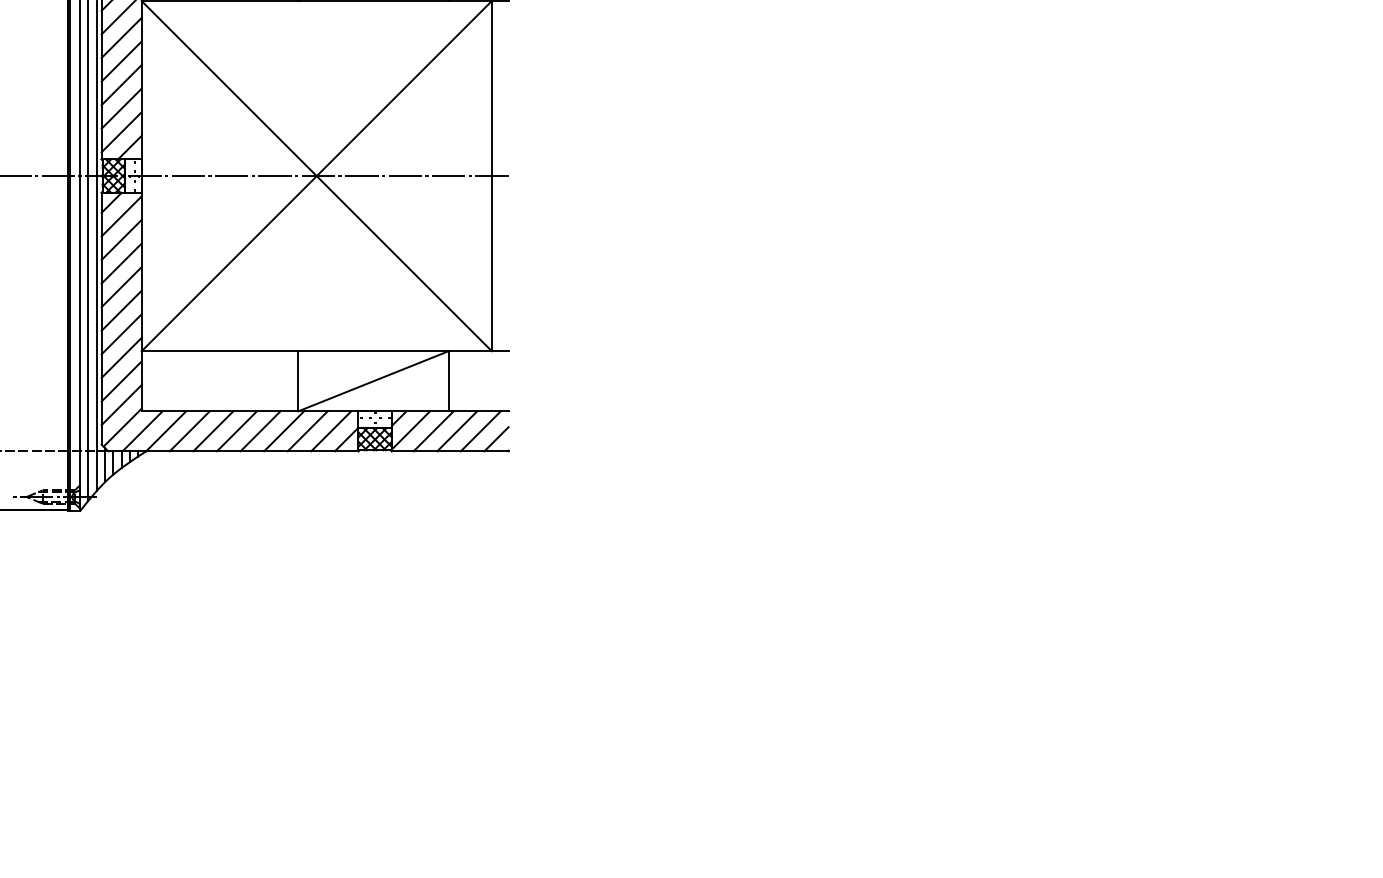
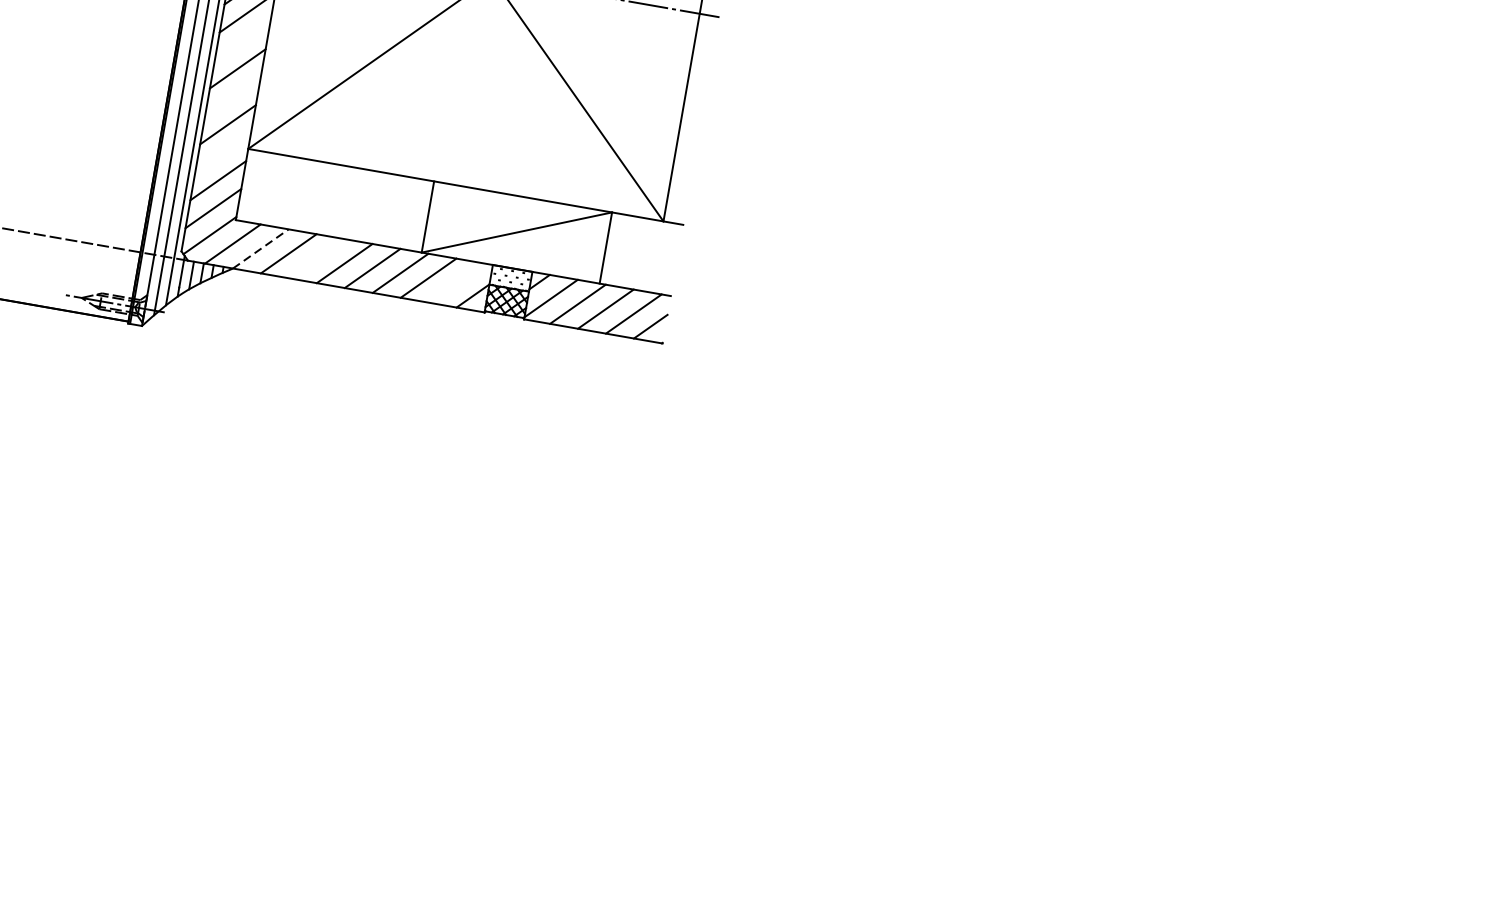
line: (121, 263) -> (242, 40), removed
line: (121, 310) -> (232, 96), removed
line: (121, 357) -> (223, 152), removed
line: (166, 430) -> (261, 248), solid -> dashed
line: (213, 431) -> (316, 258), removed
line: (331, 431) -> (456, 283), removed

